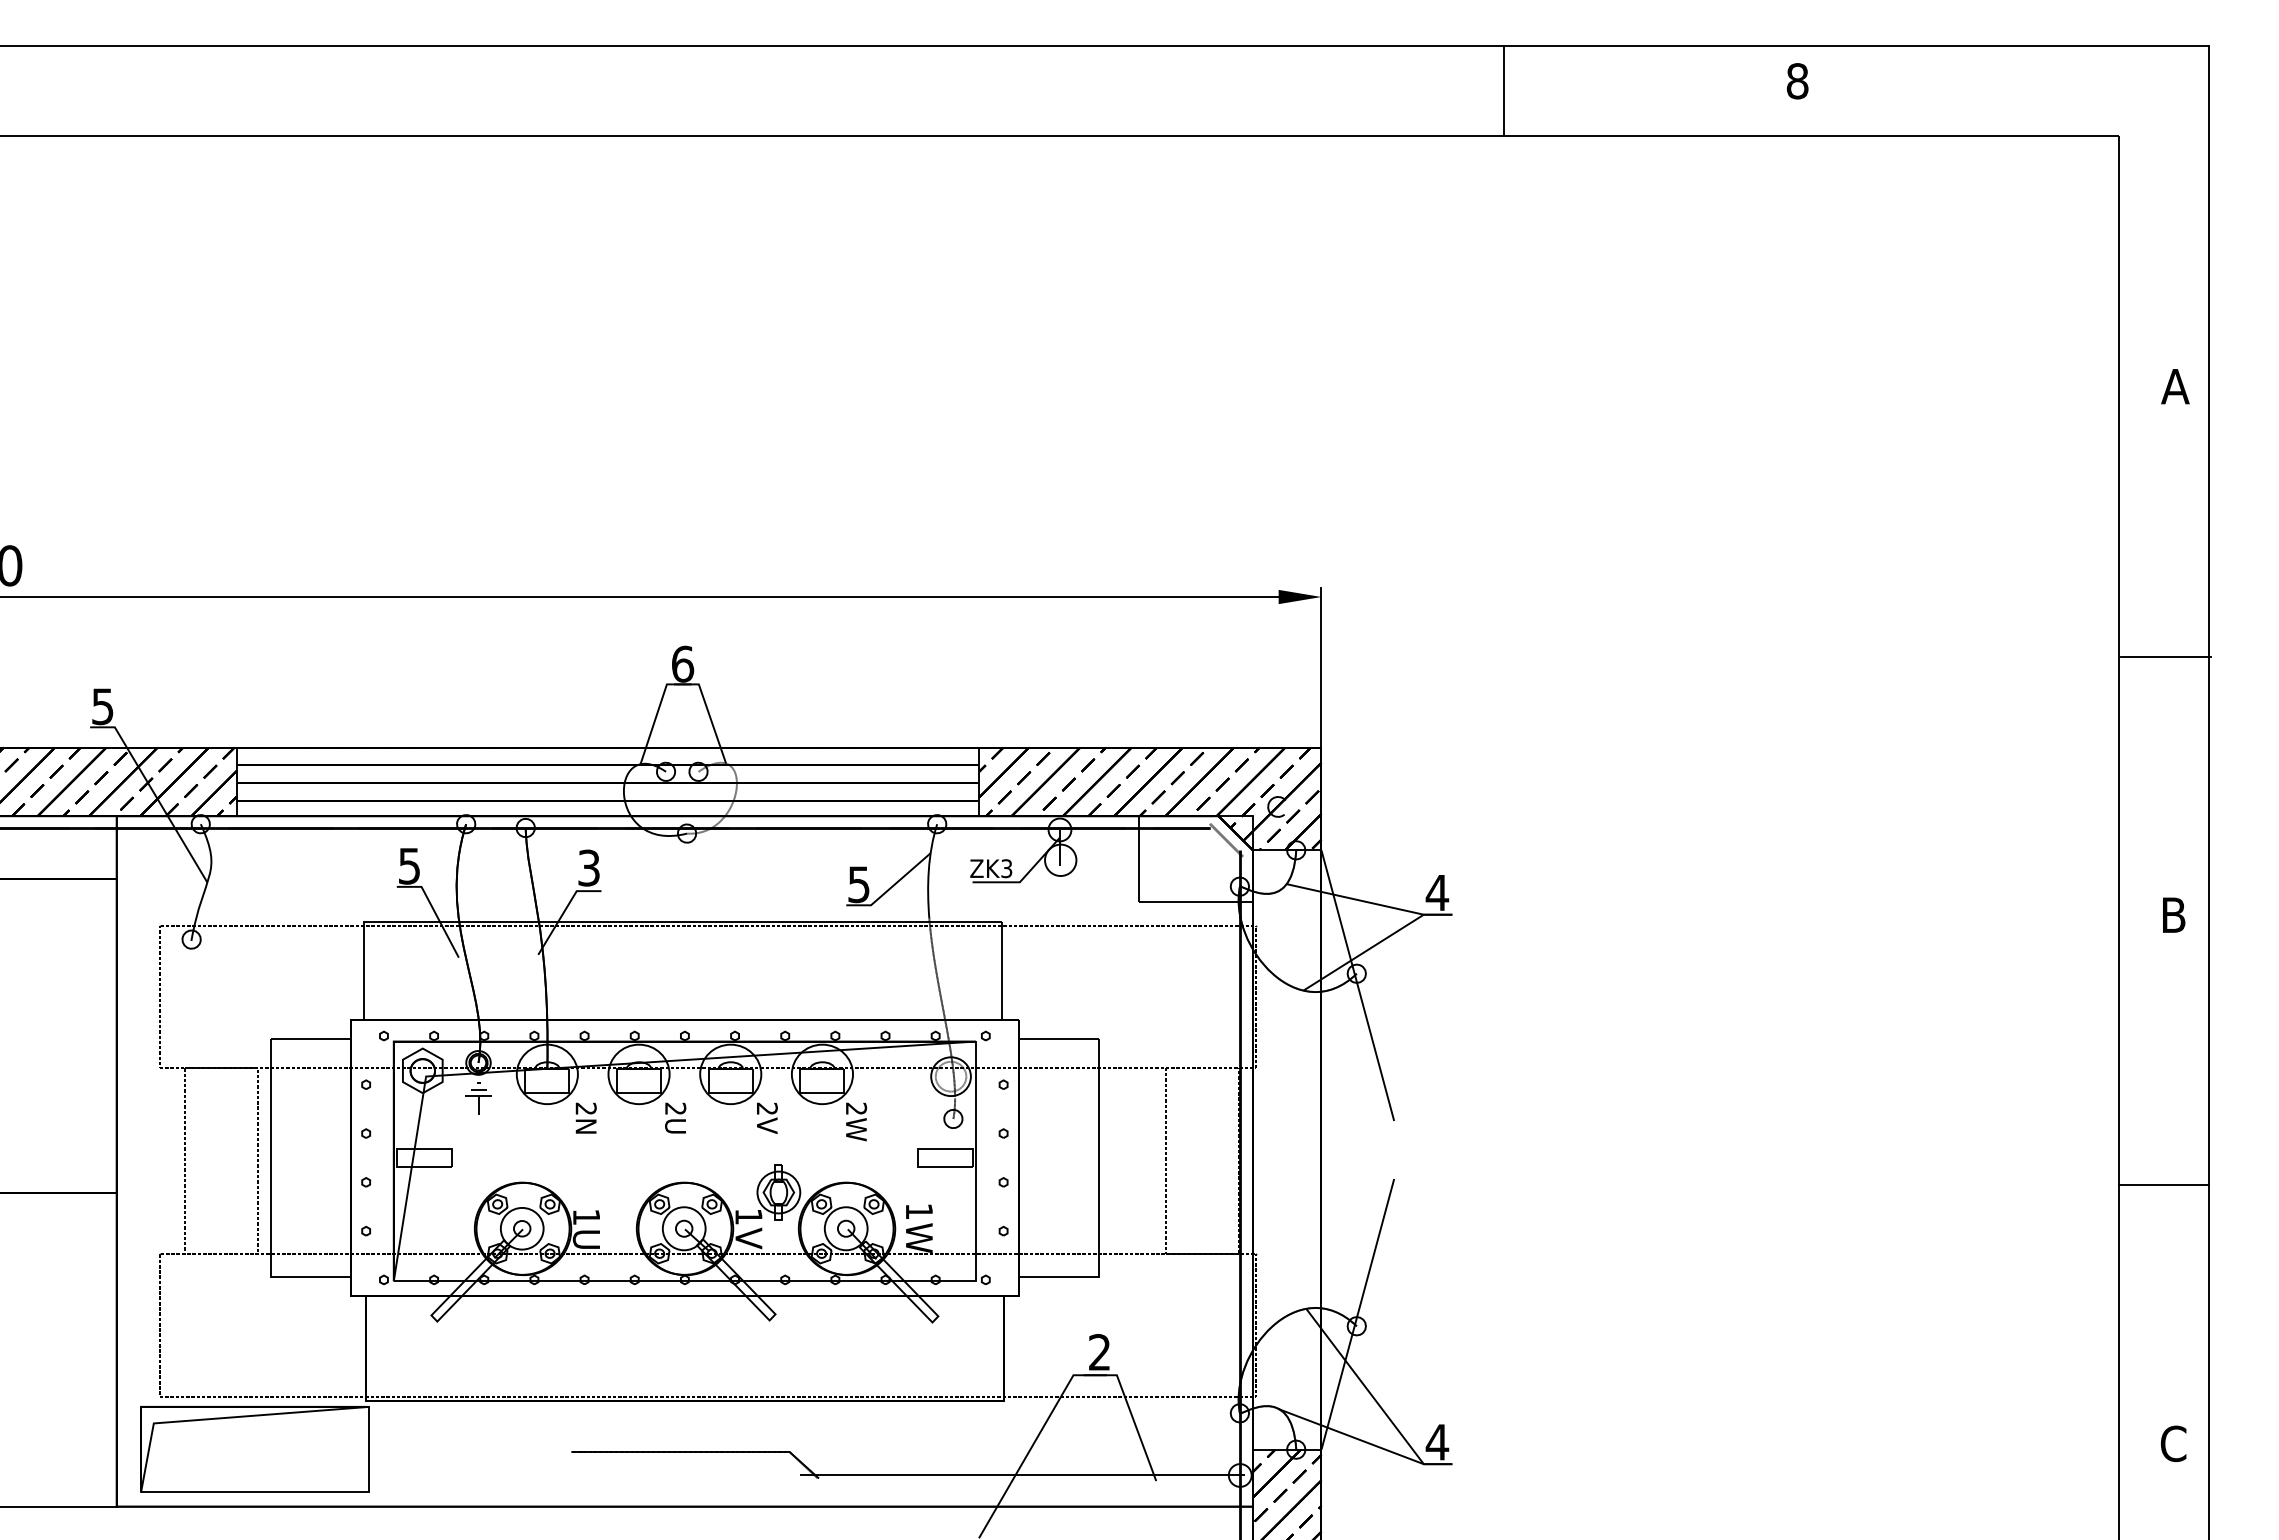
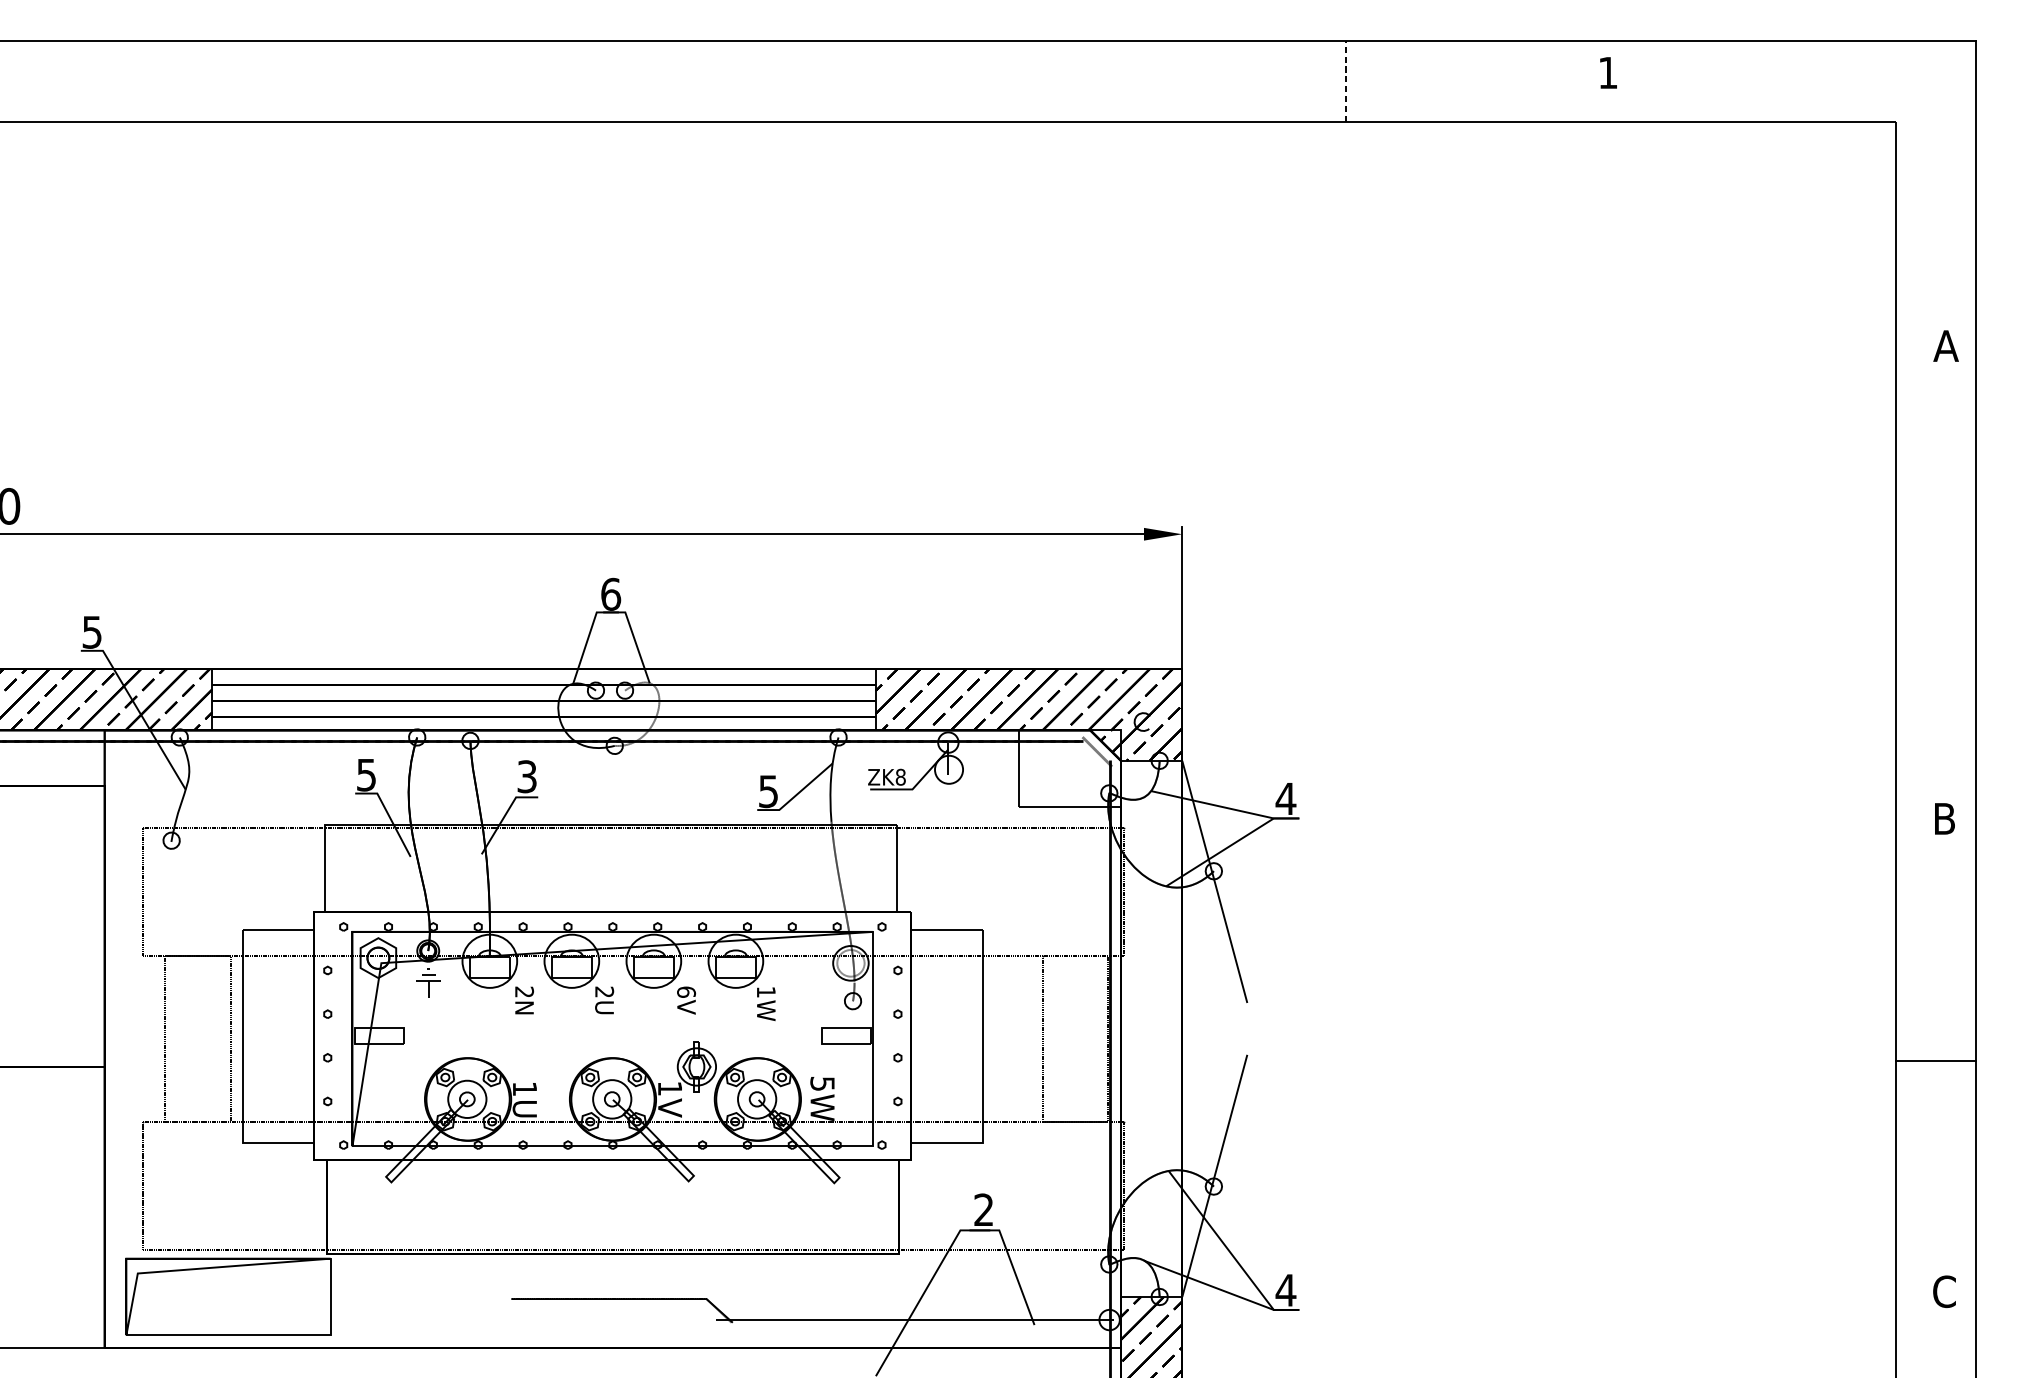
text: (1797, 81) -> (1608, 73), 8 -> 1
line: (1504, 91) -> (1345, 82), solid -> dashed
line: (2165, 656) -> (1937, 587), removed
text: (1006, 868) -> (900, 777), ZK3 -> ZK8
text: (766, 1108) -> (685, 991), 2V -> 6V
text: (856, 1108) -> (766, 991), 2W -> 1W
text: (918, 1211) -> (821, 1083), 1W -> 5W

